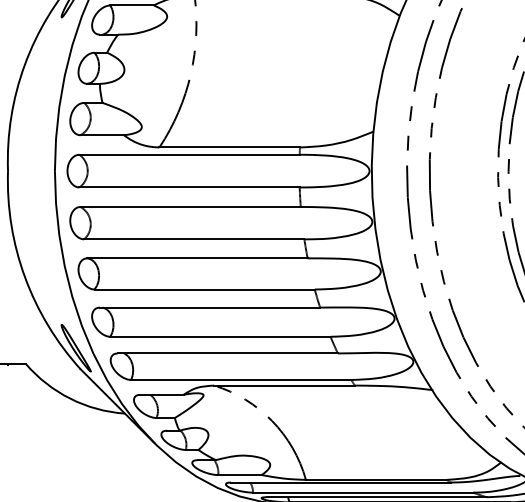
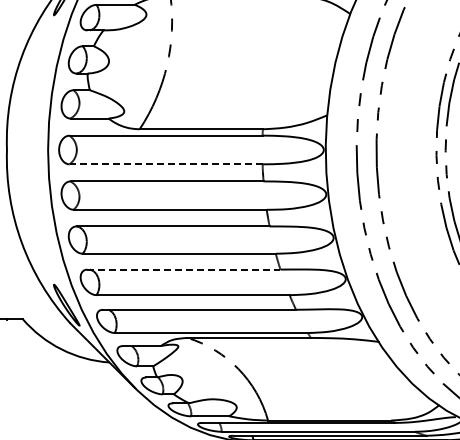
line: (188, 187) -> (165, 164), solid -> dashed
line: (210, 307) -> (184, 269), solid -> dashed

